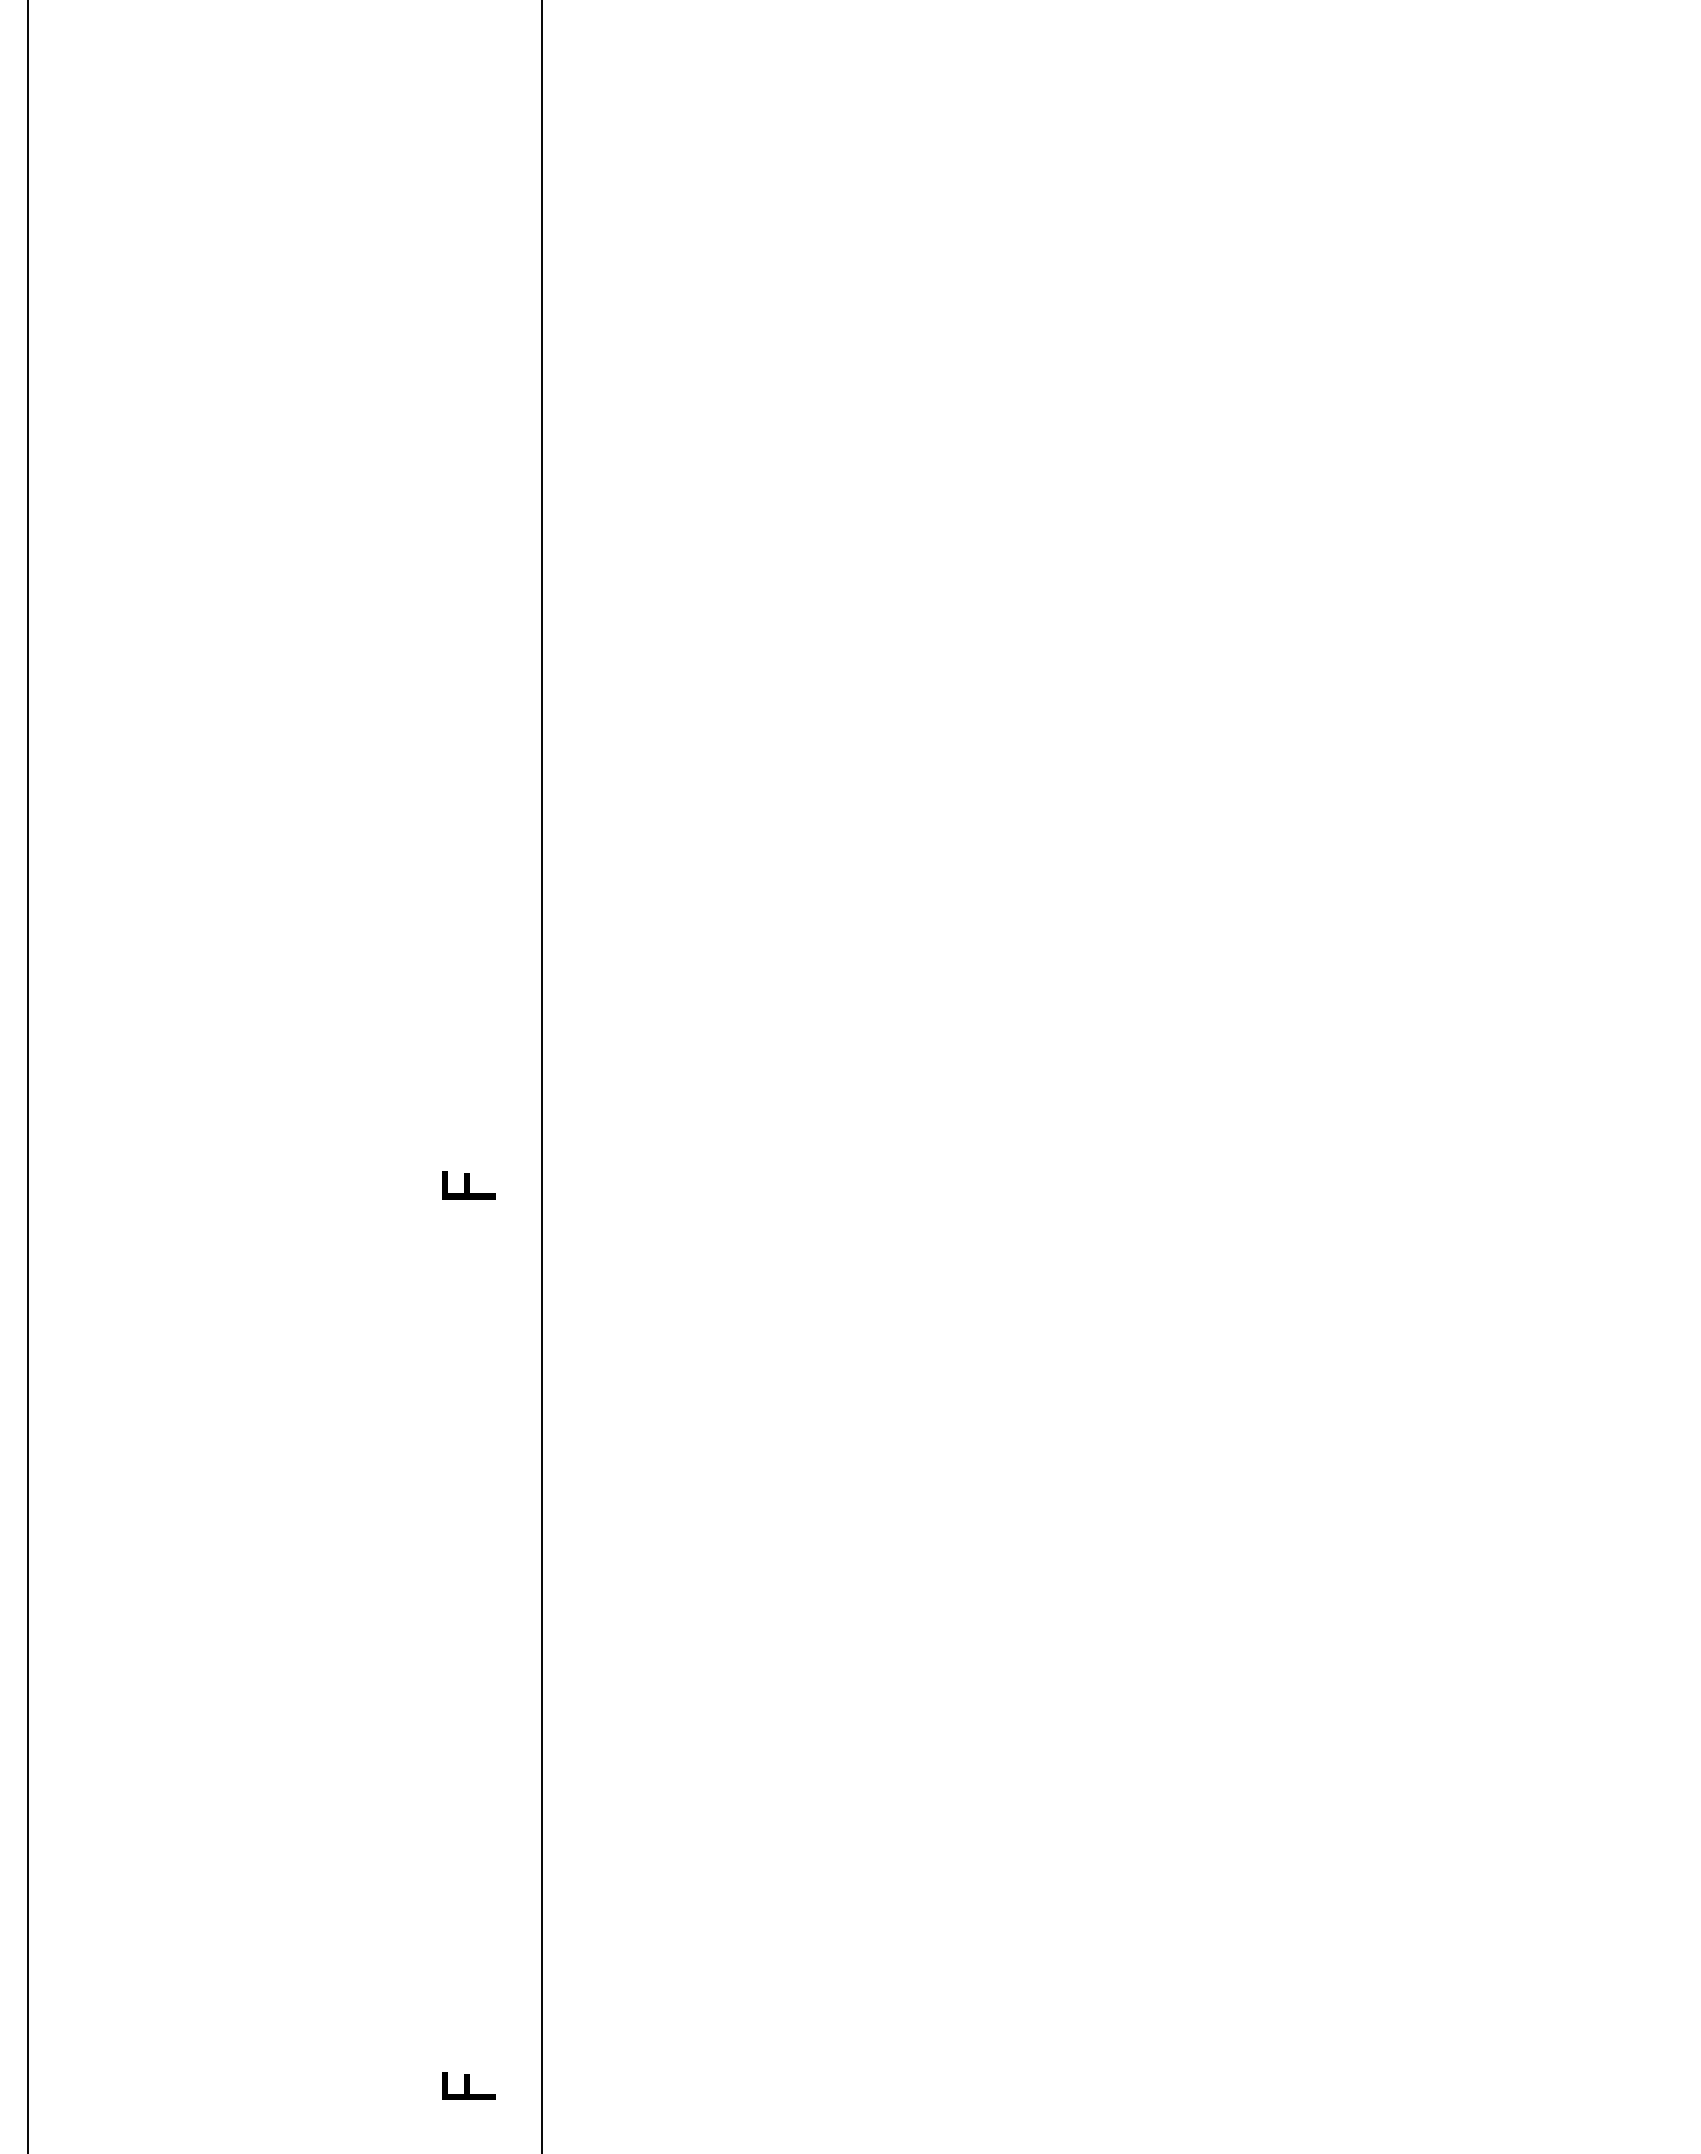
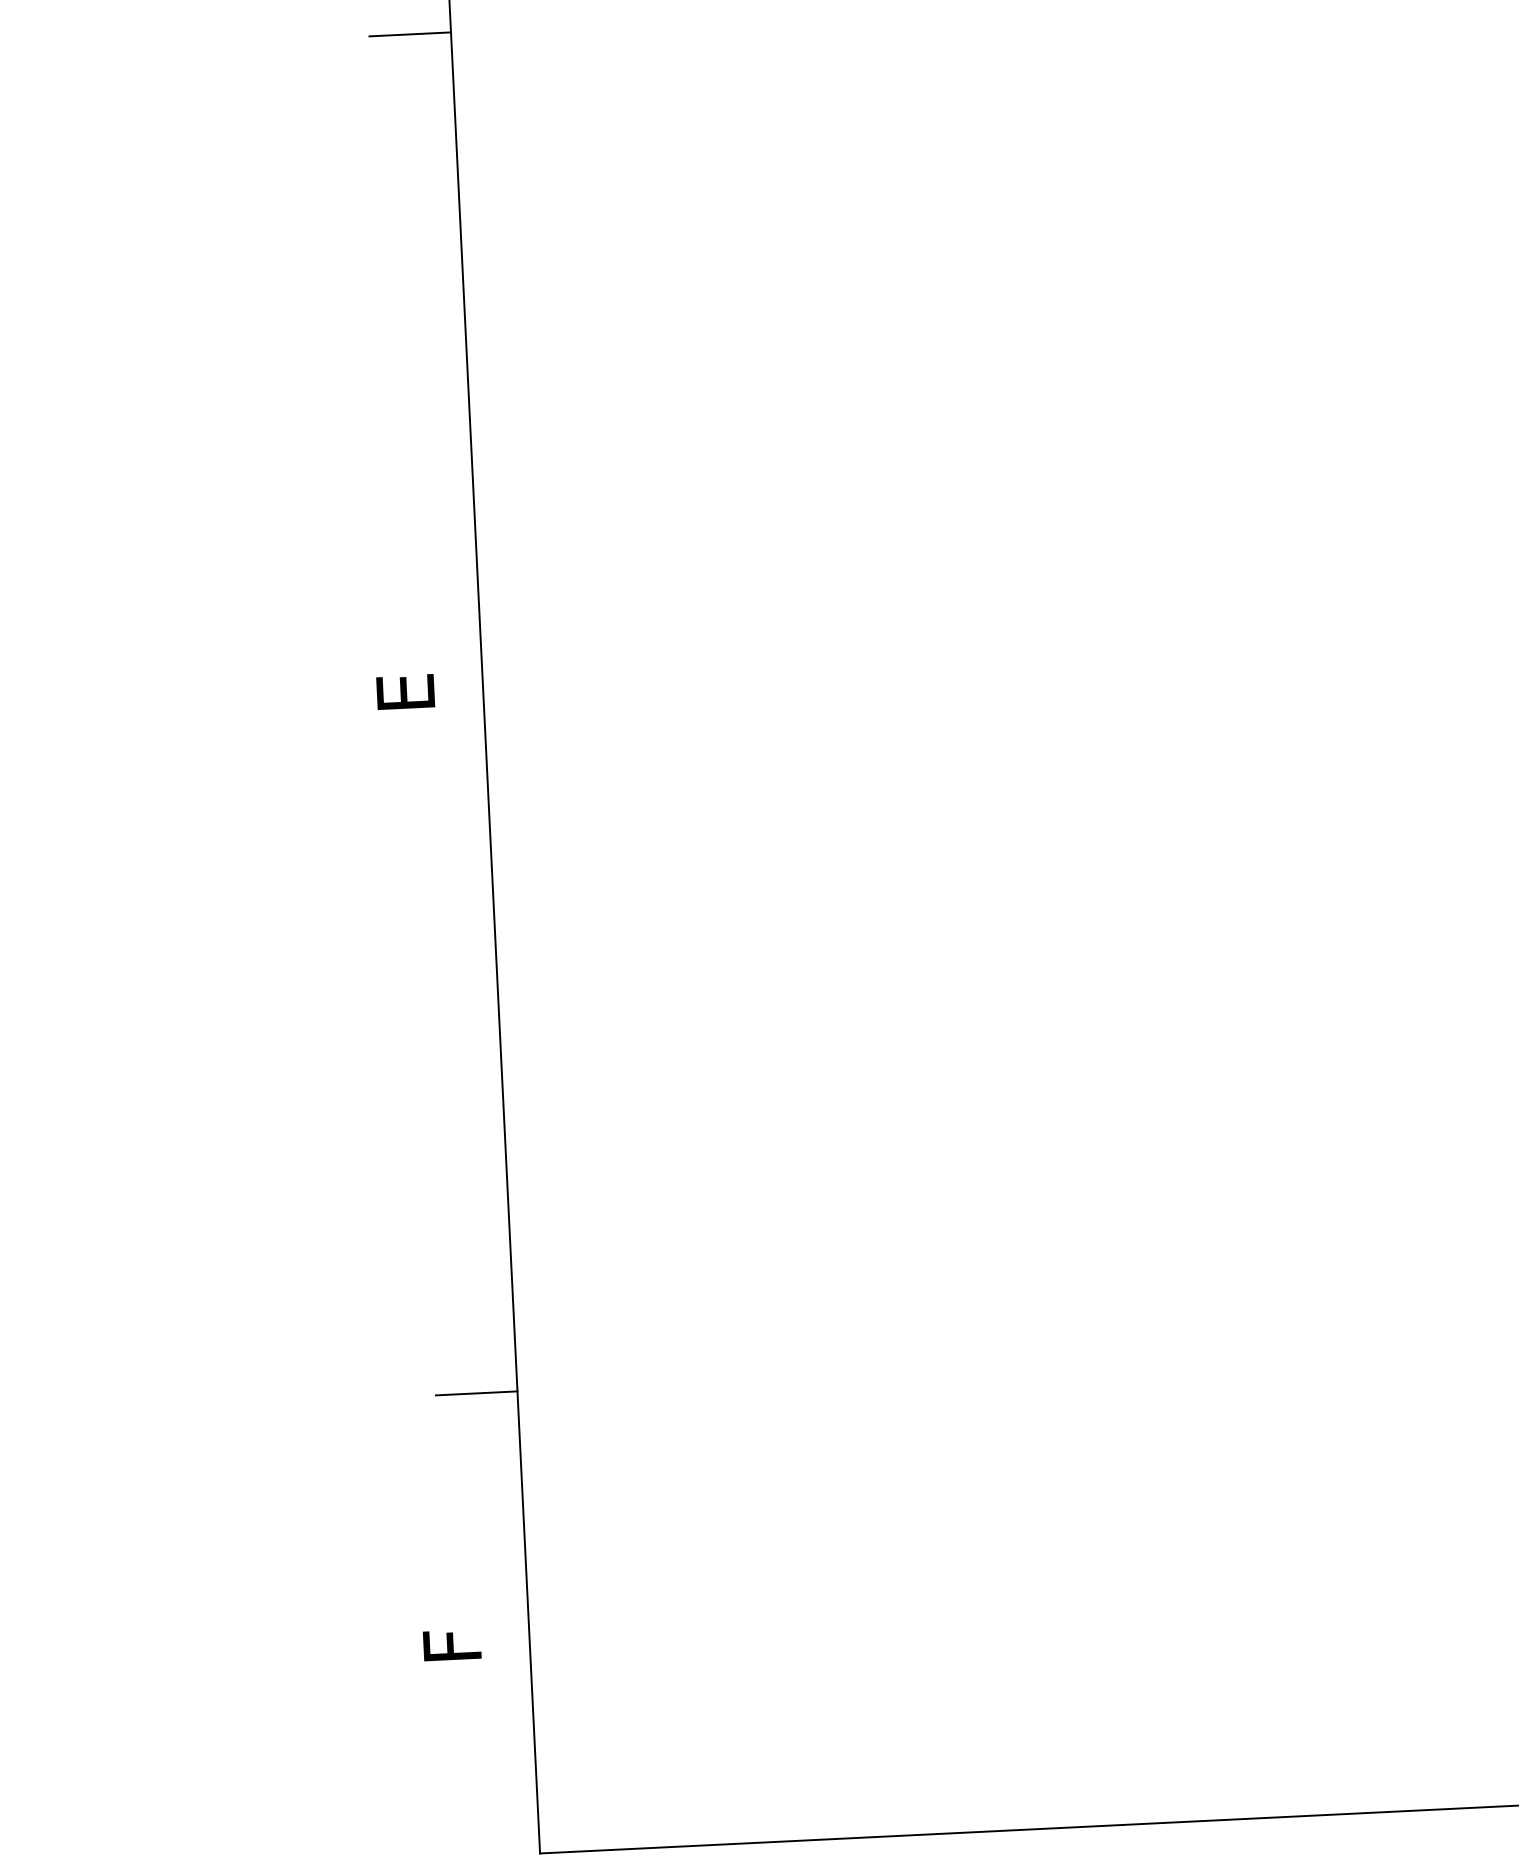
line: (503, 562) -> (409, 34), added
text: (468, 1180) -> (404, 688), F -> E
line: (503, 1849) -> (476, 1393), added

